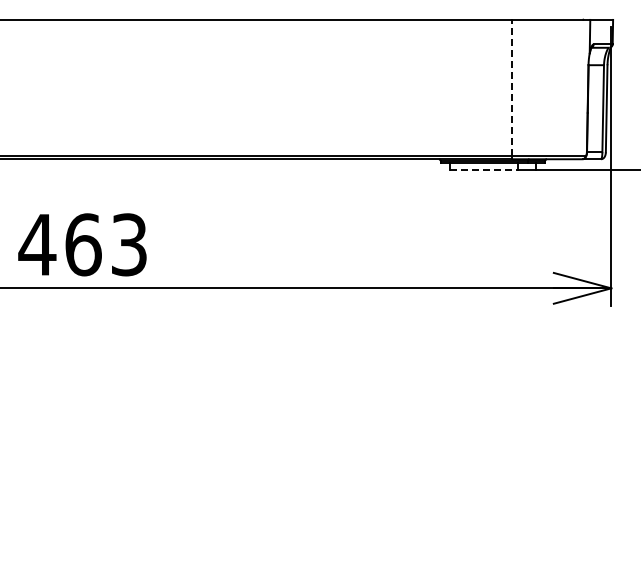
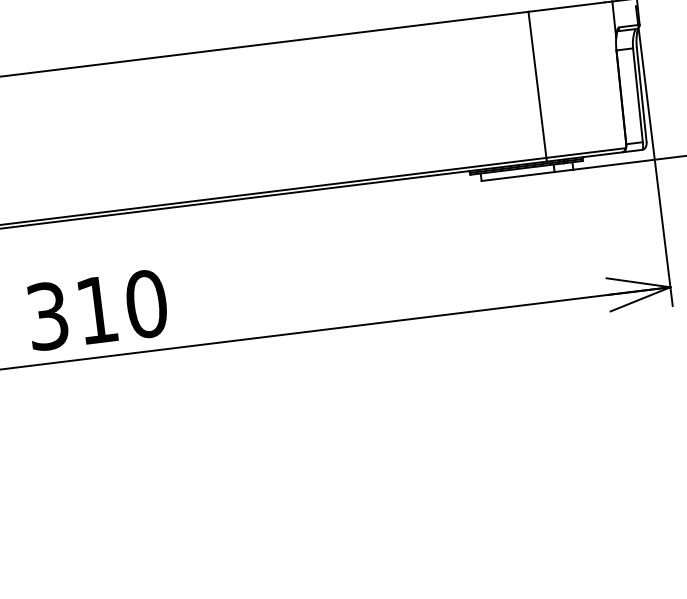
line: (512, 87) -> (537, 84), dashed -> solid
line: (484, 169) -> (518, 176), dashed -> solid
text: (82, 244) -> (96, 309), 463 -> 310

